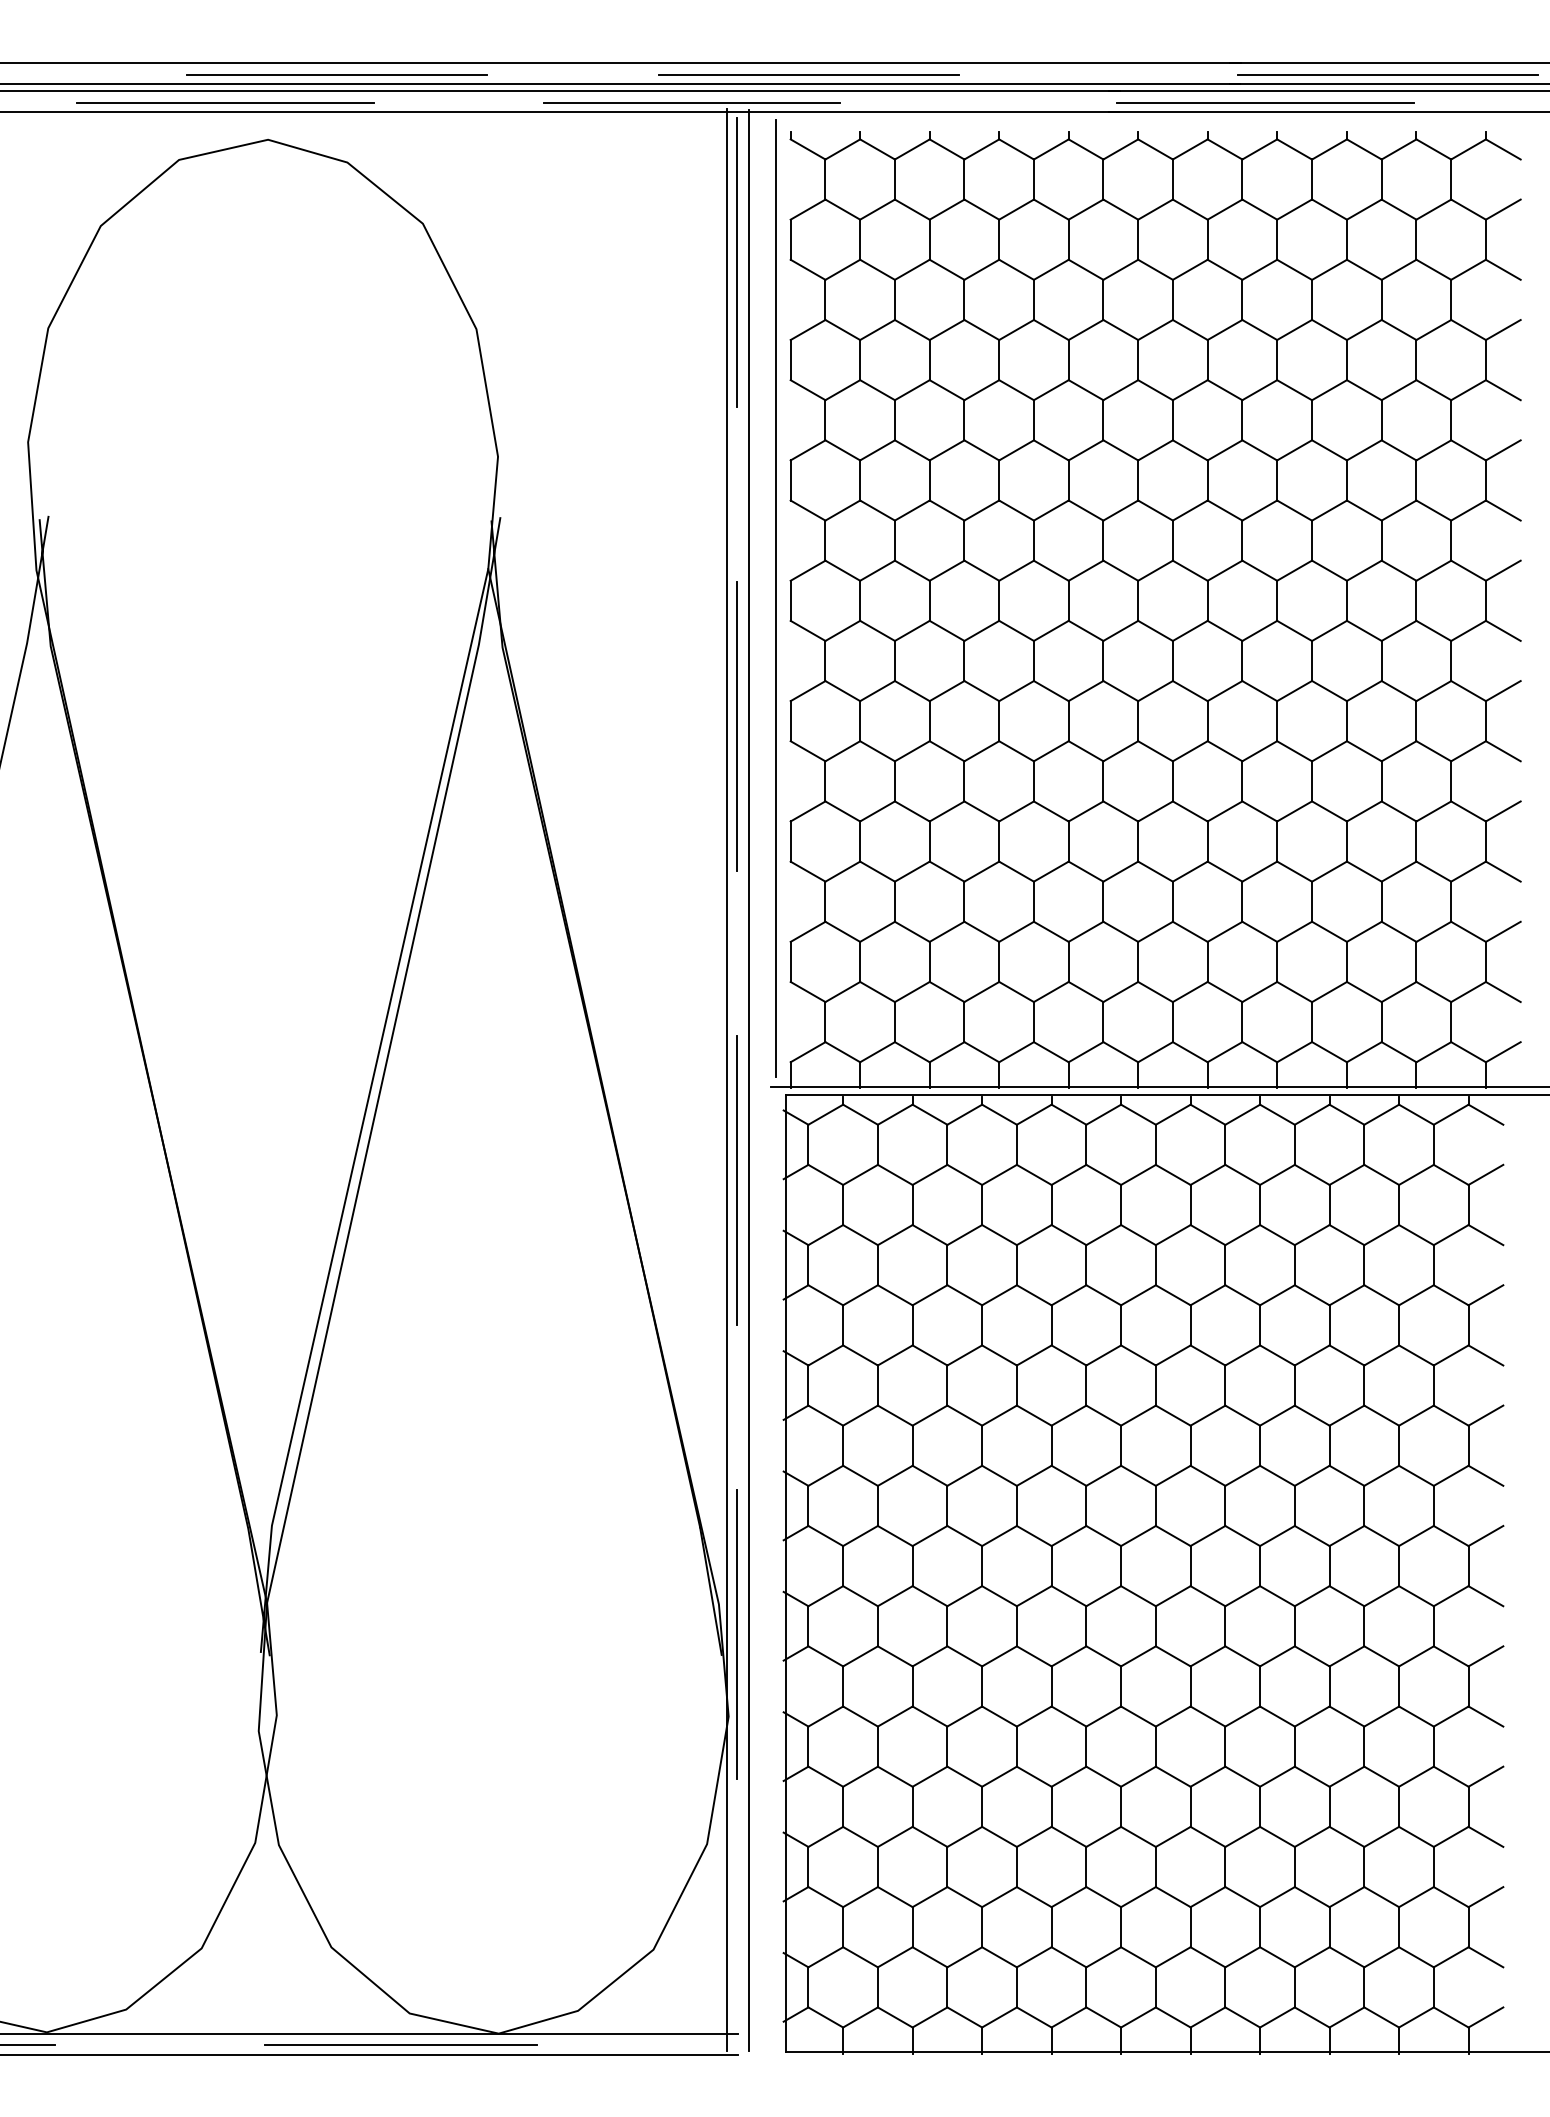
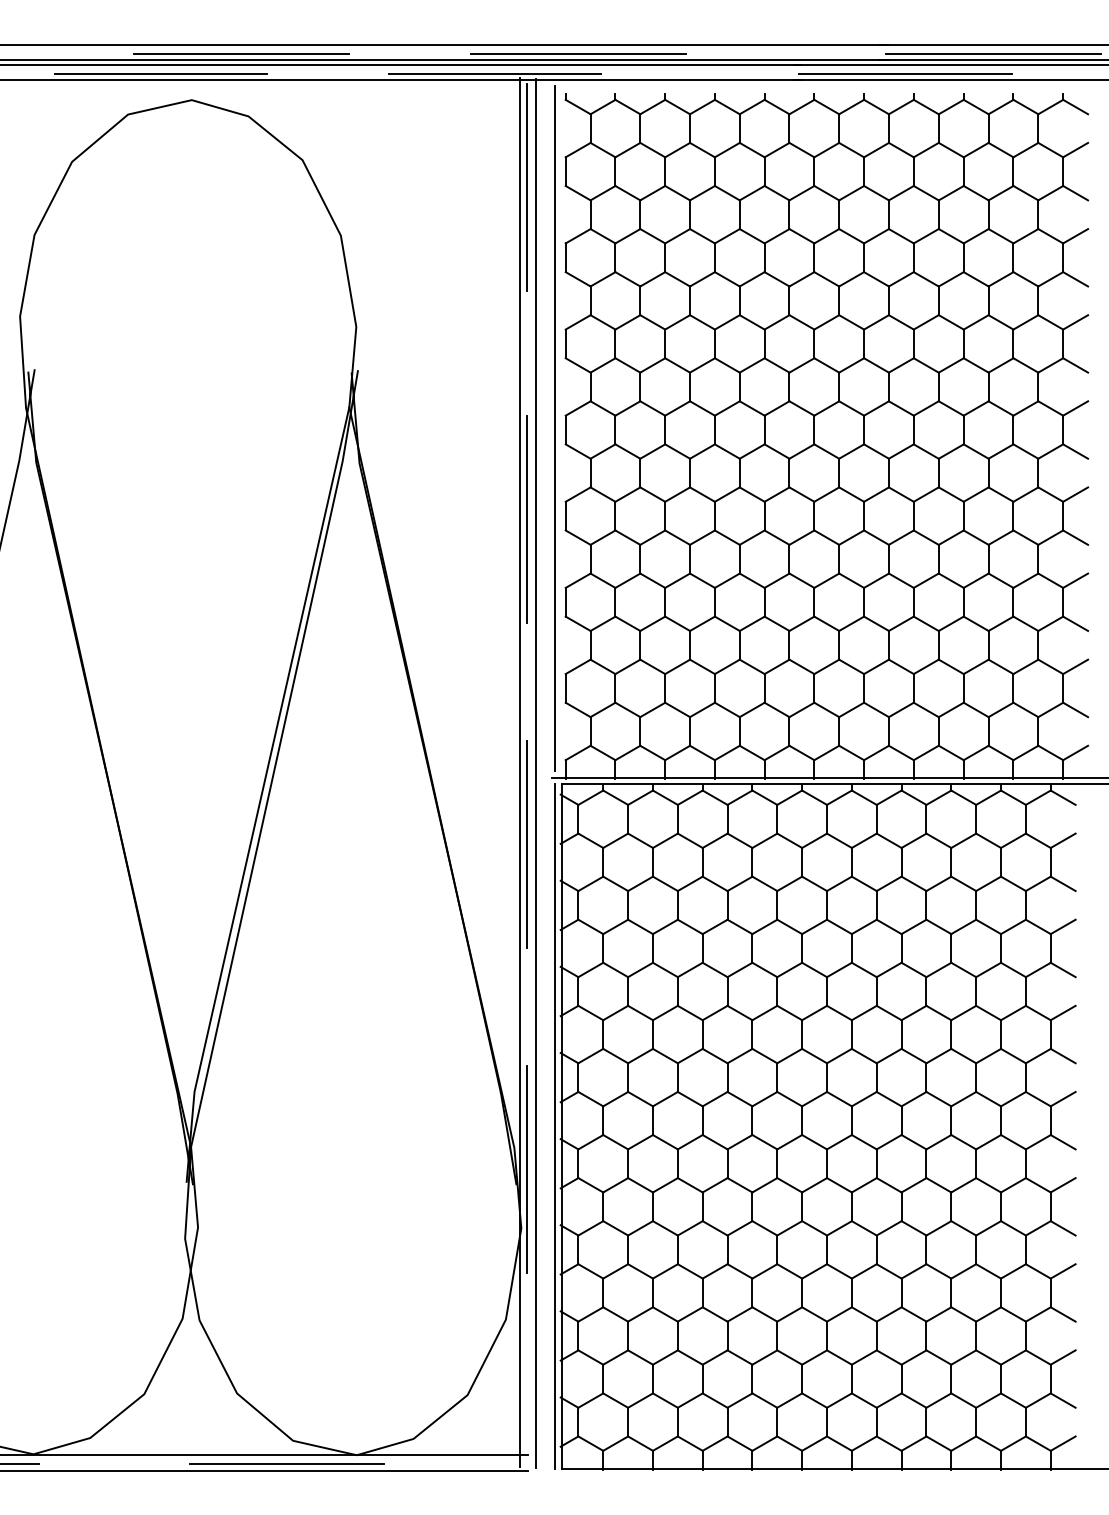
line: (776, 1572) -> (555, 1125), added

